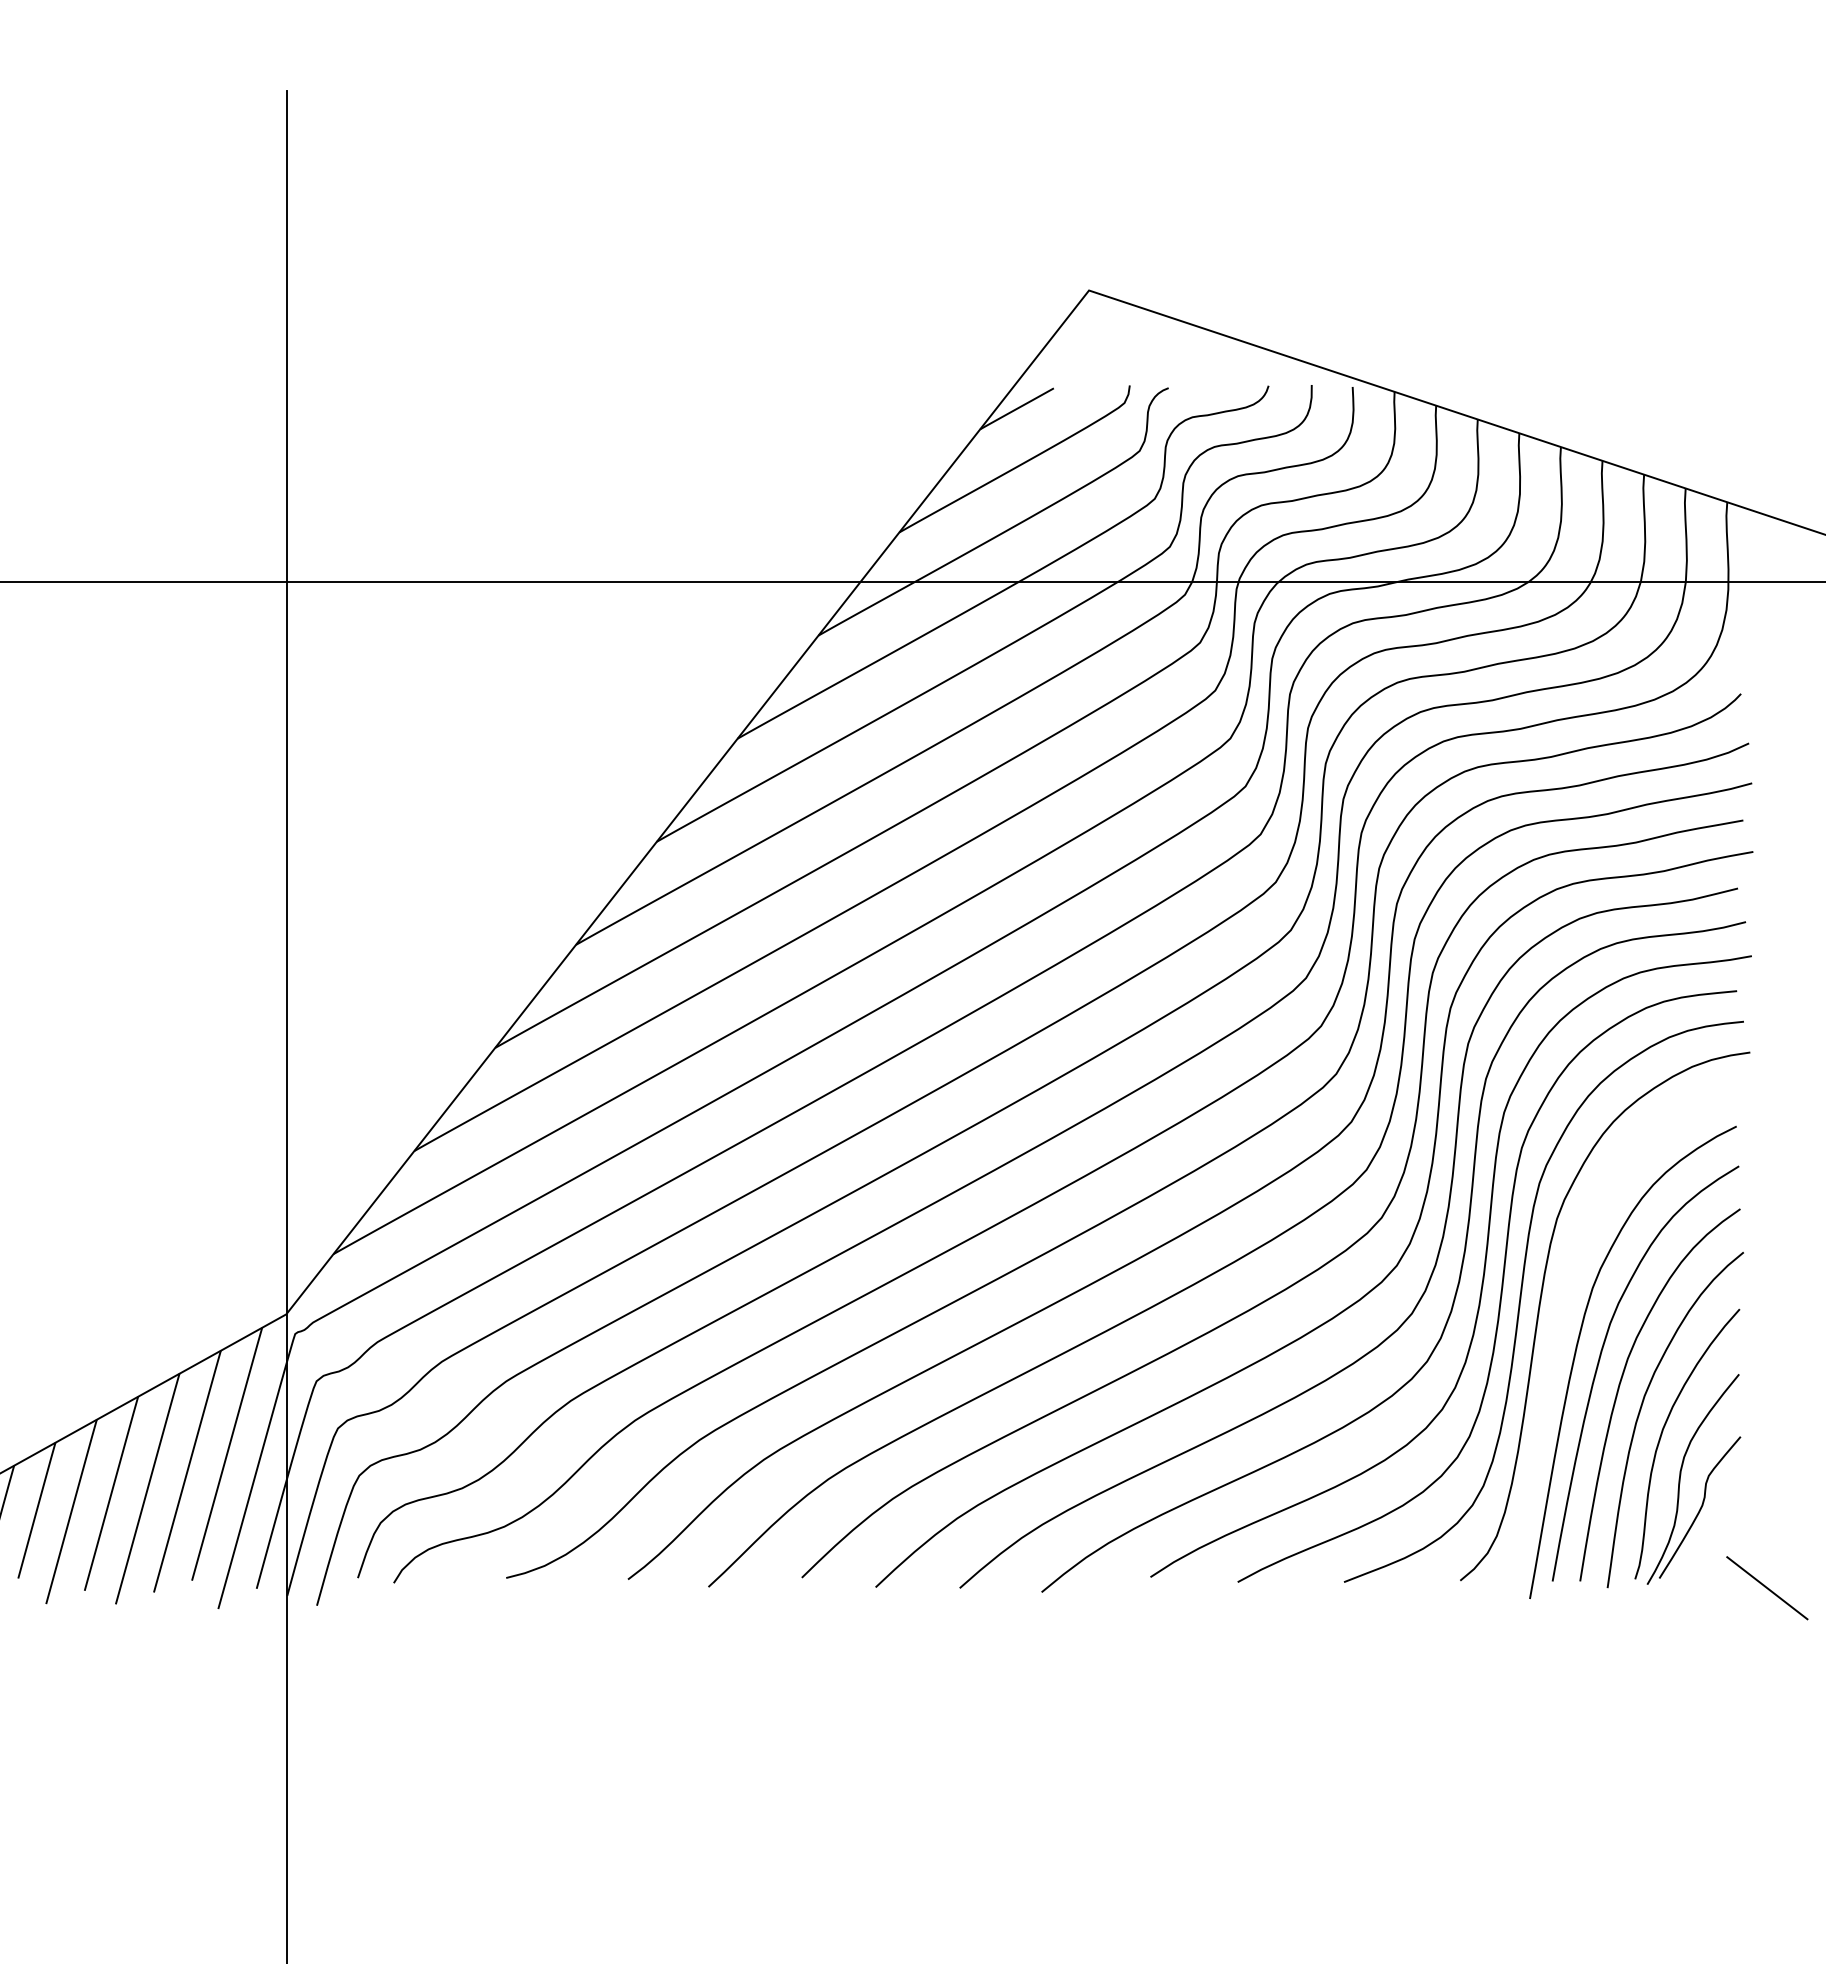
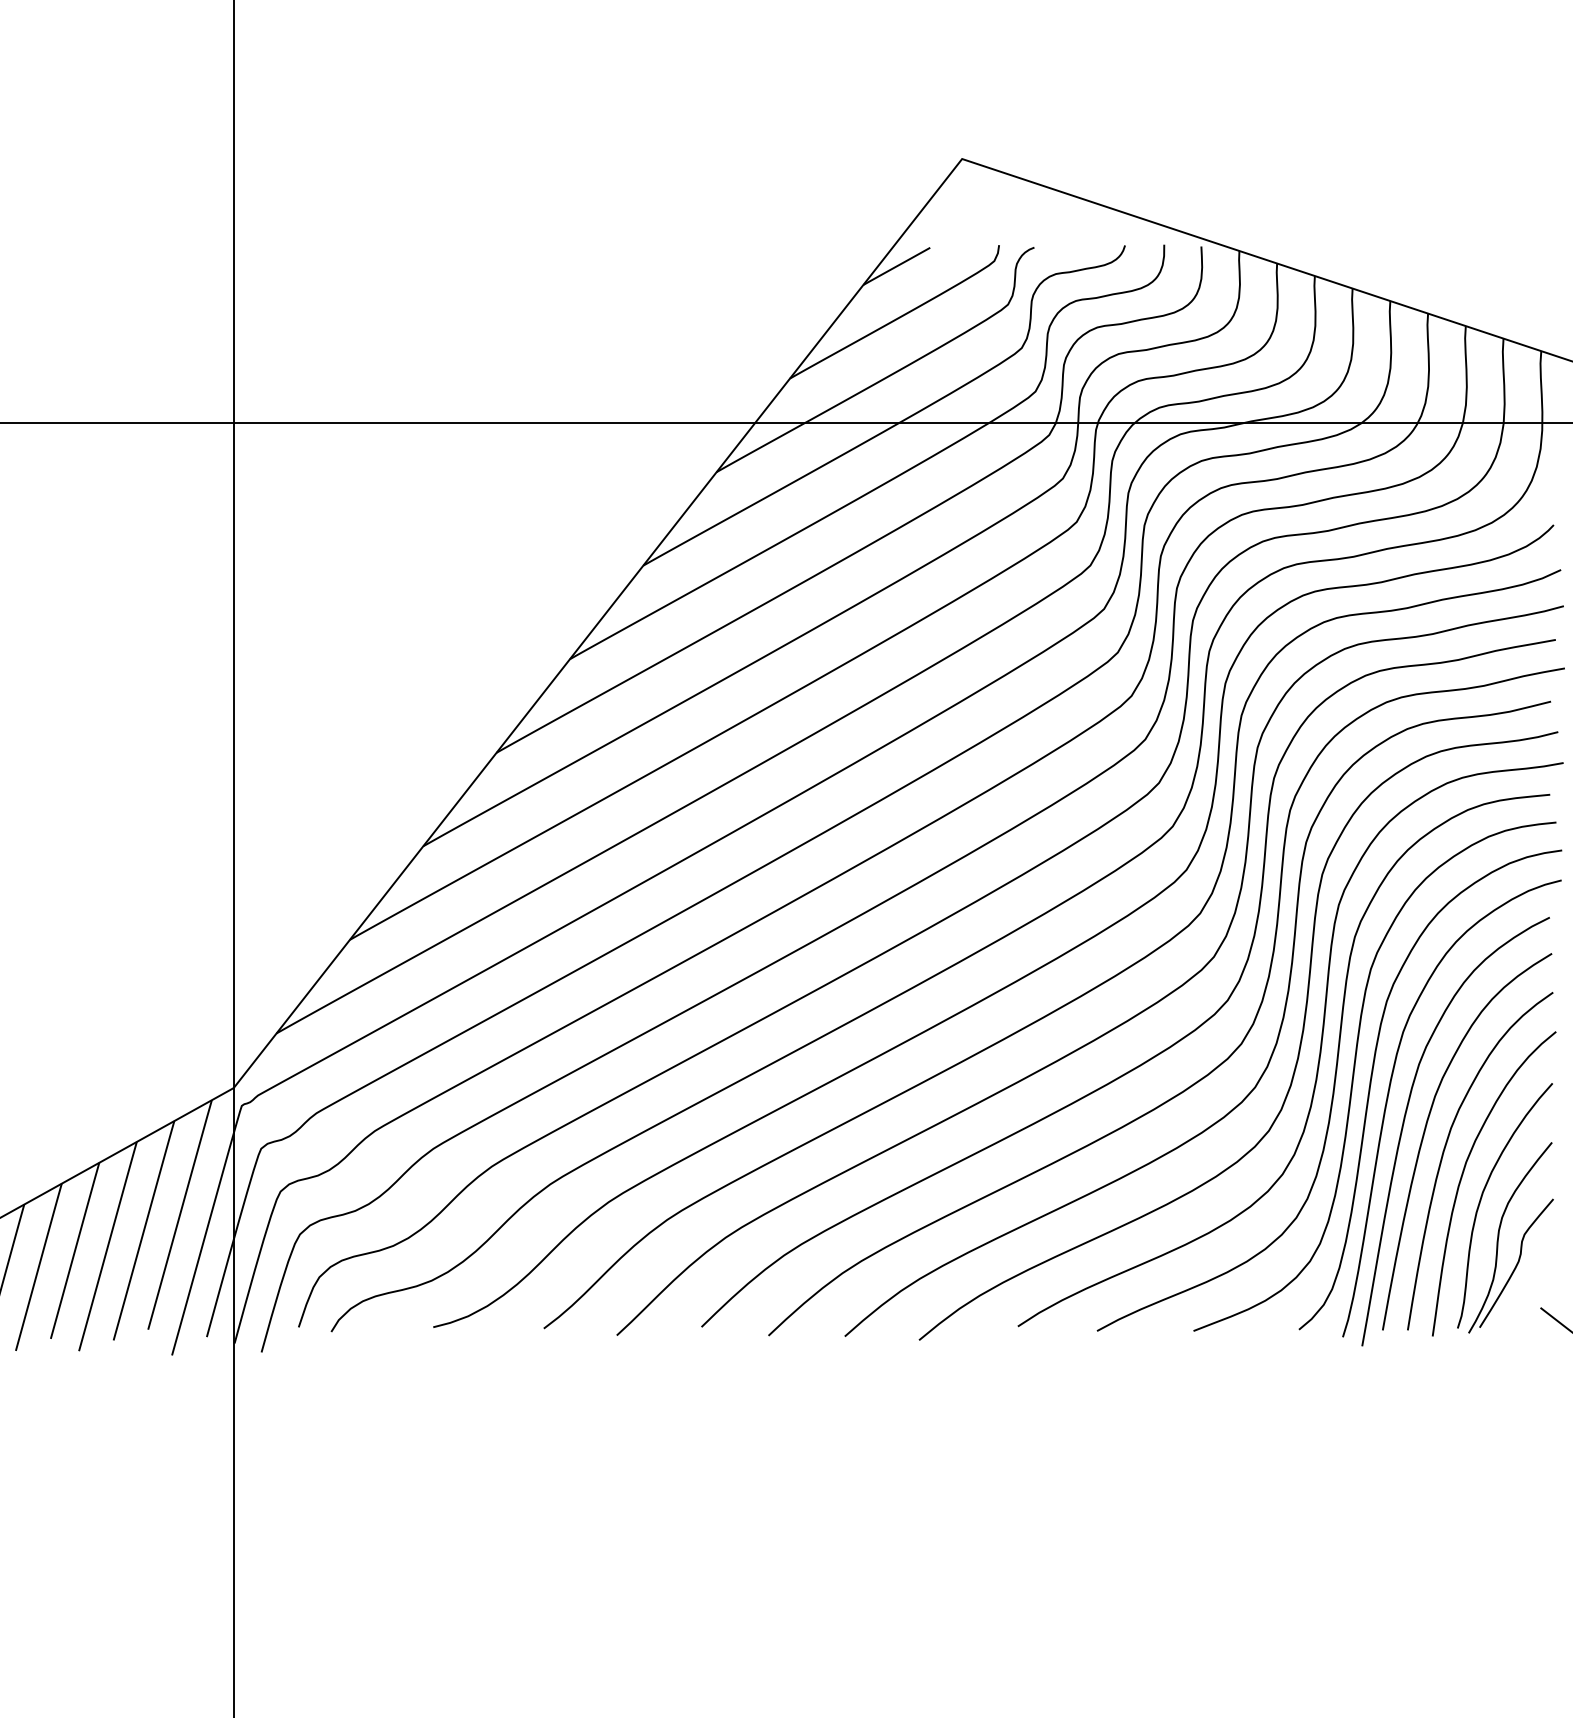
curve: (1559, 1322) -> (1389, 1095), added

